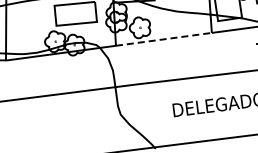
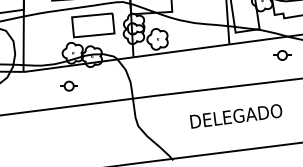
line: (163, 38) -> (181, 50), dashed -> solid
part: (50, 73) -> (68, 85), added

